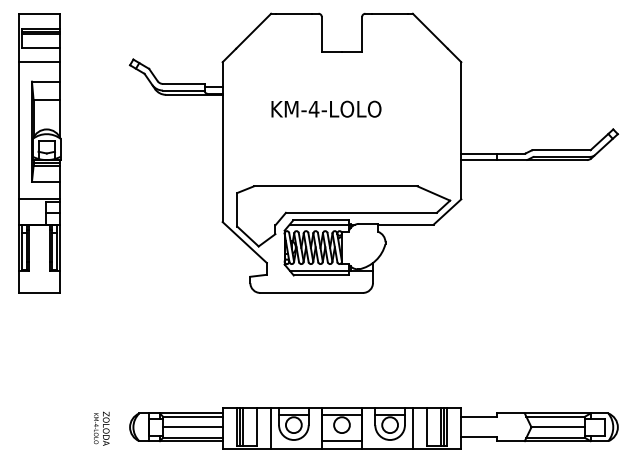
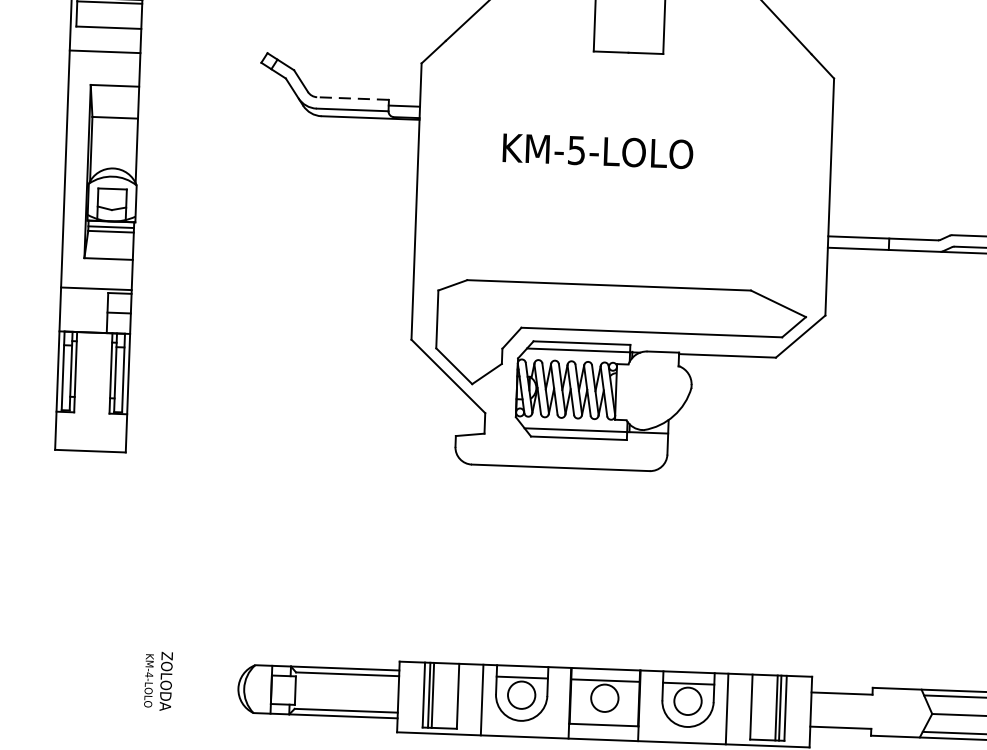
line: (183, 83) -> (352, 97), solid -> dashed
text: (313, 109) -> (575, 150), KM-4-LOLO -> KM-5-LOLO
line: (192, 427) -> (346, 692), removed
text: (101, 428) -> (158, 680), moved

